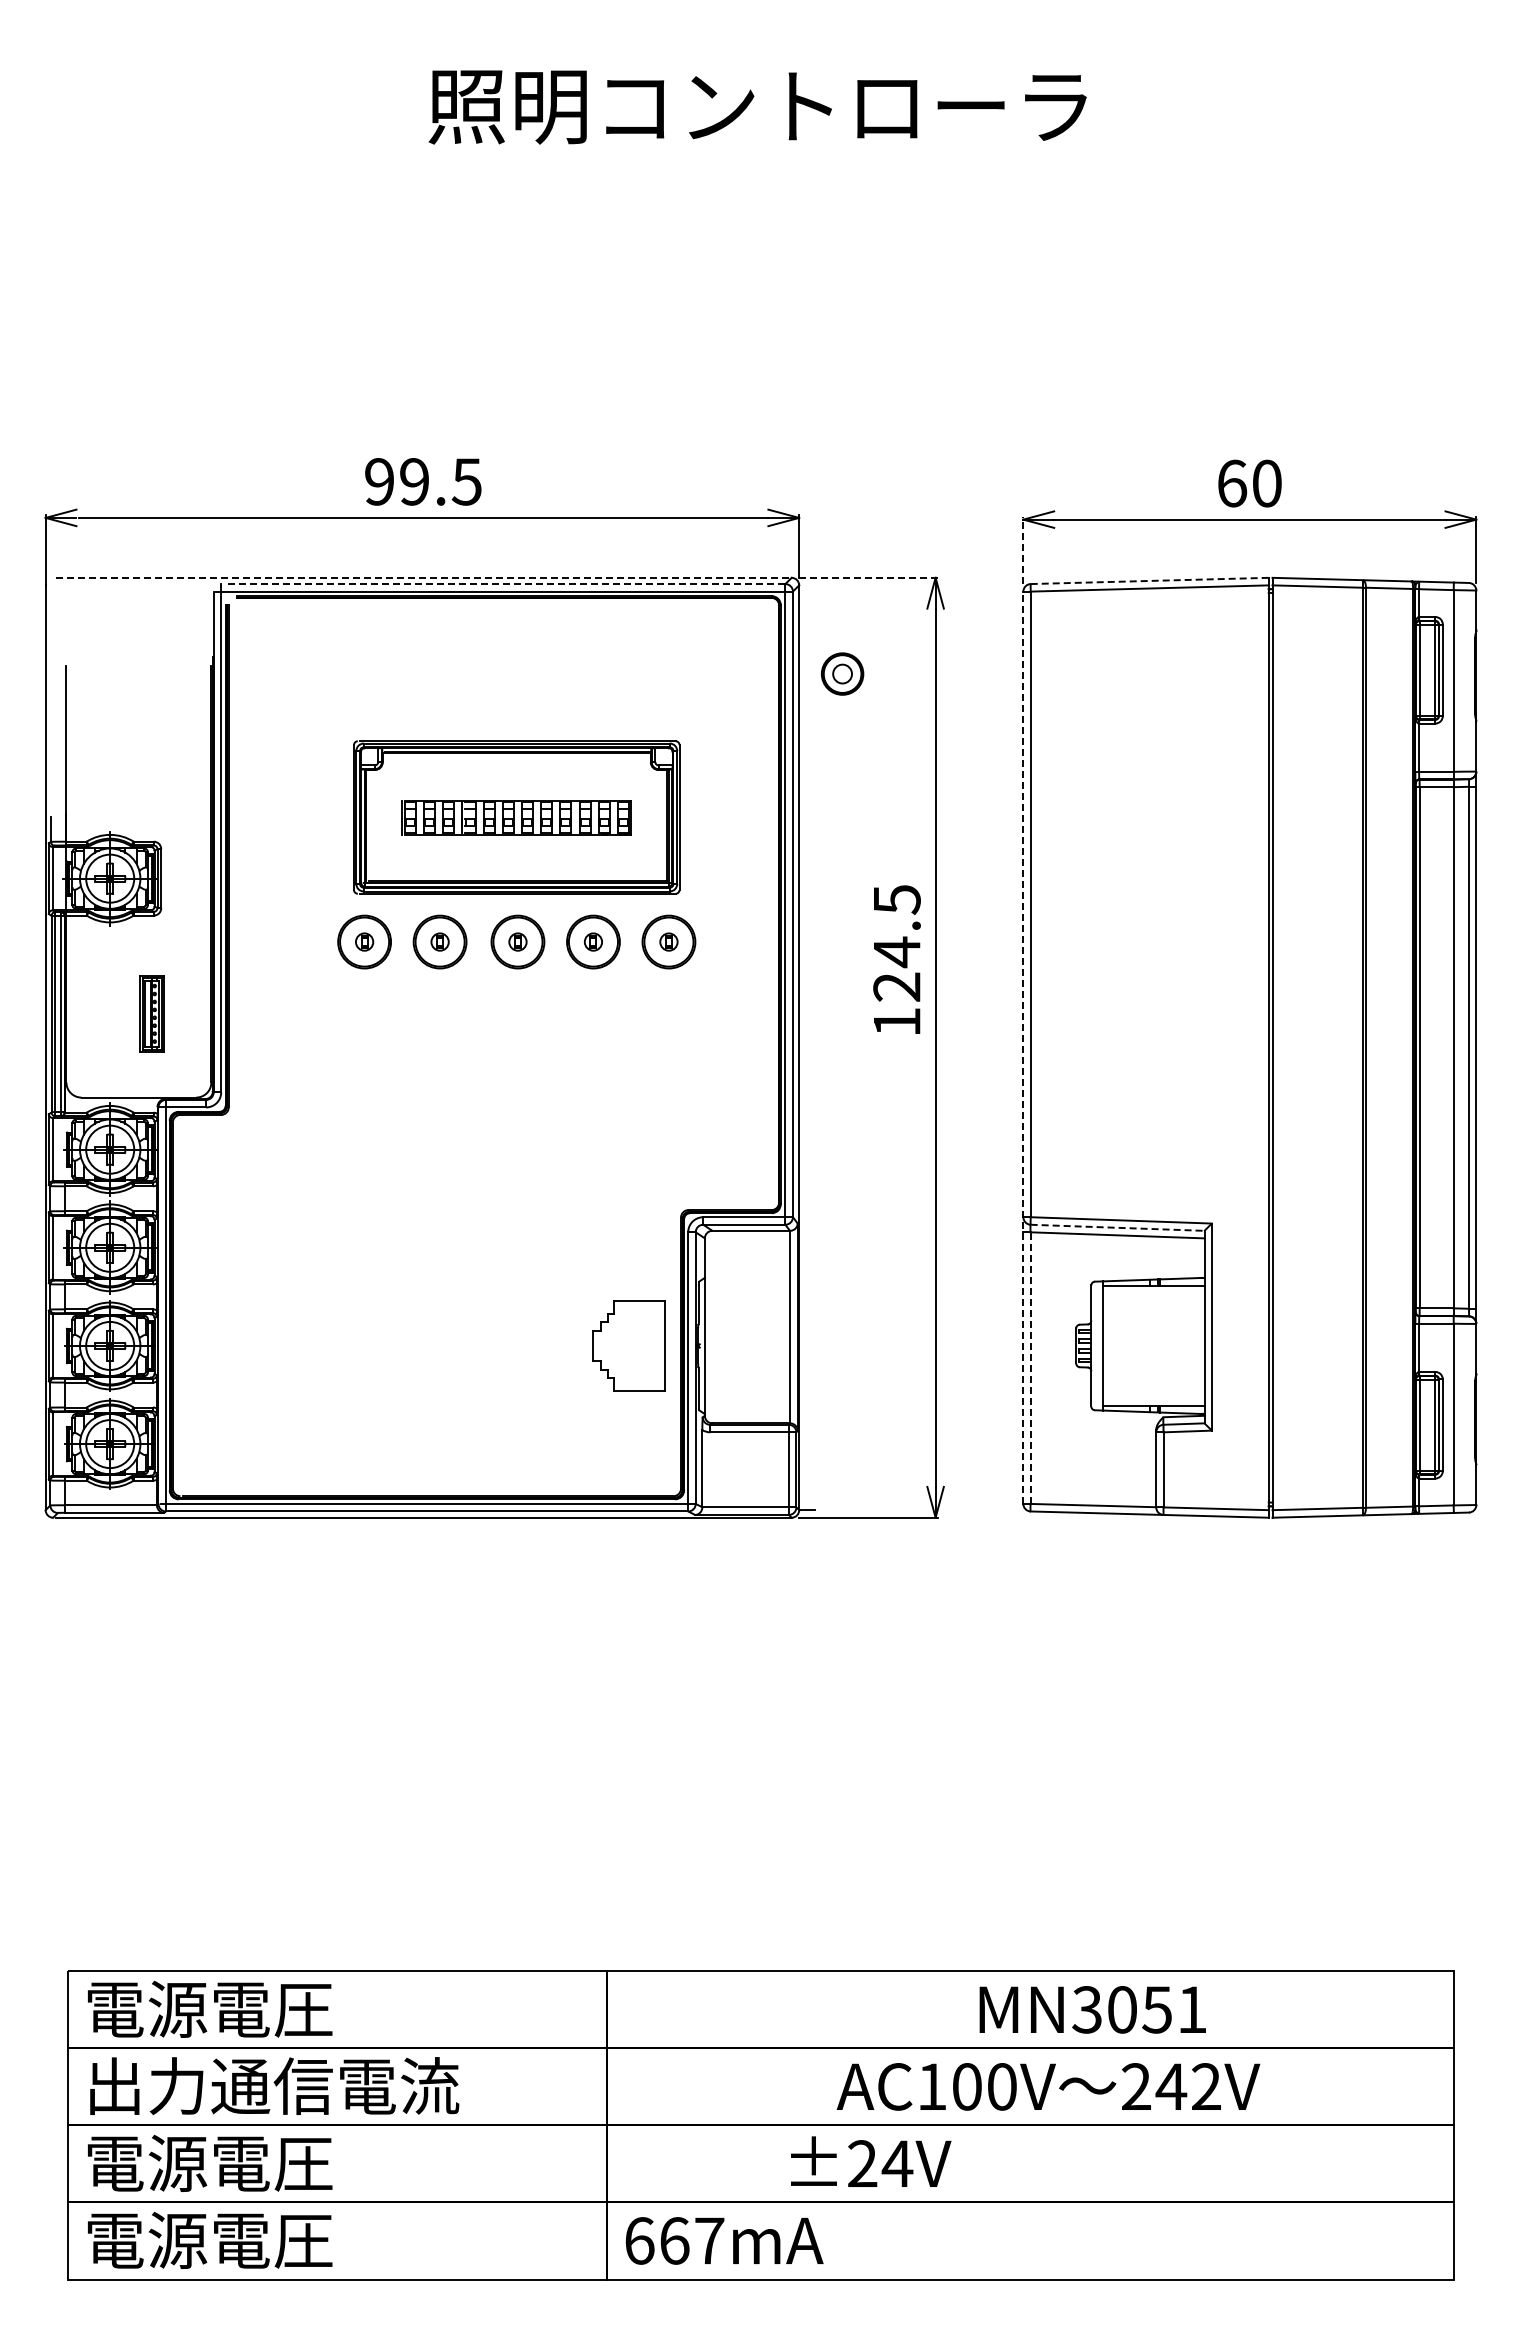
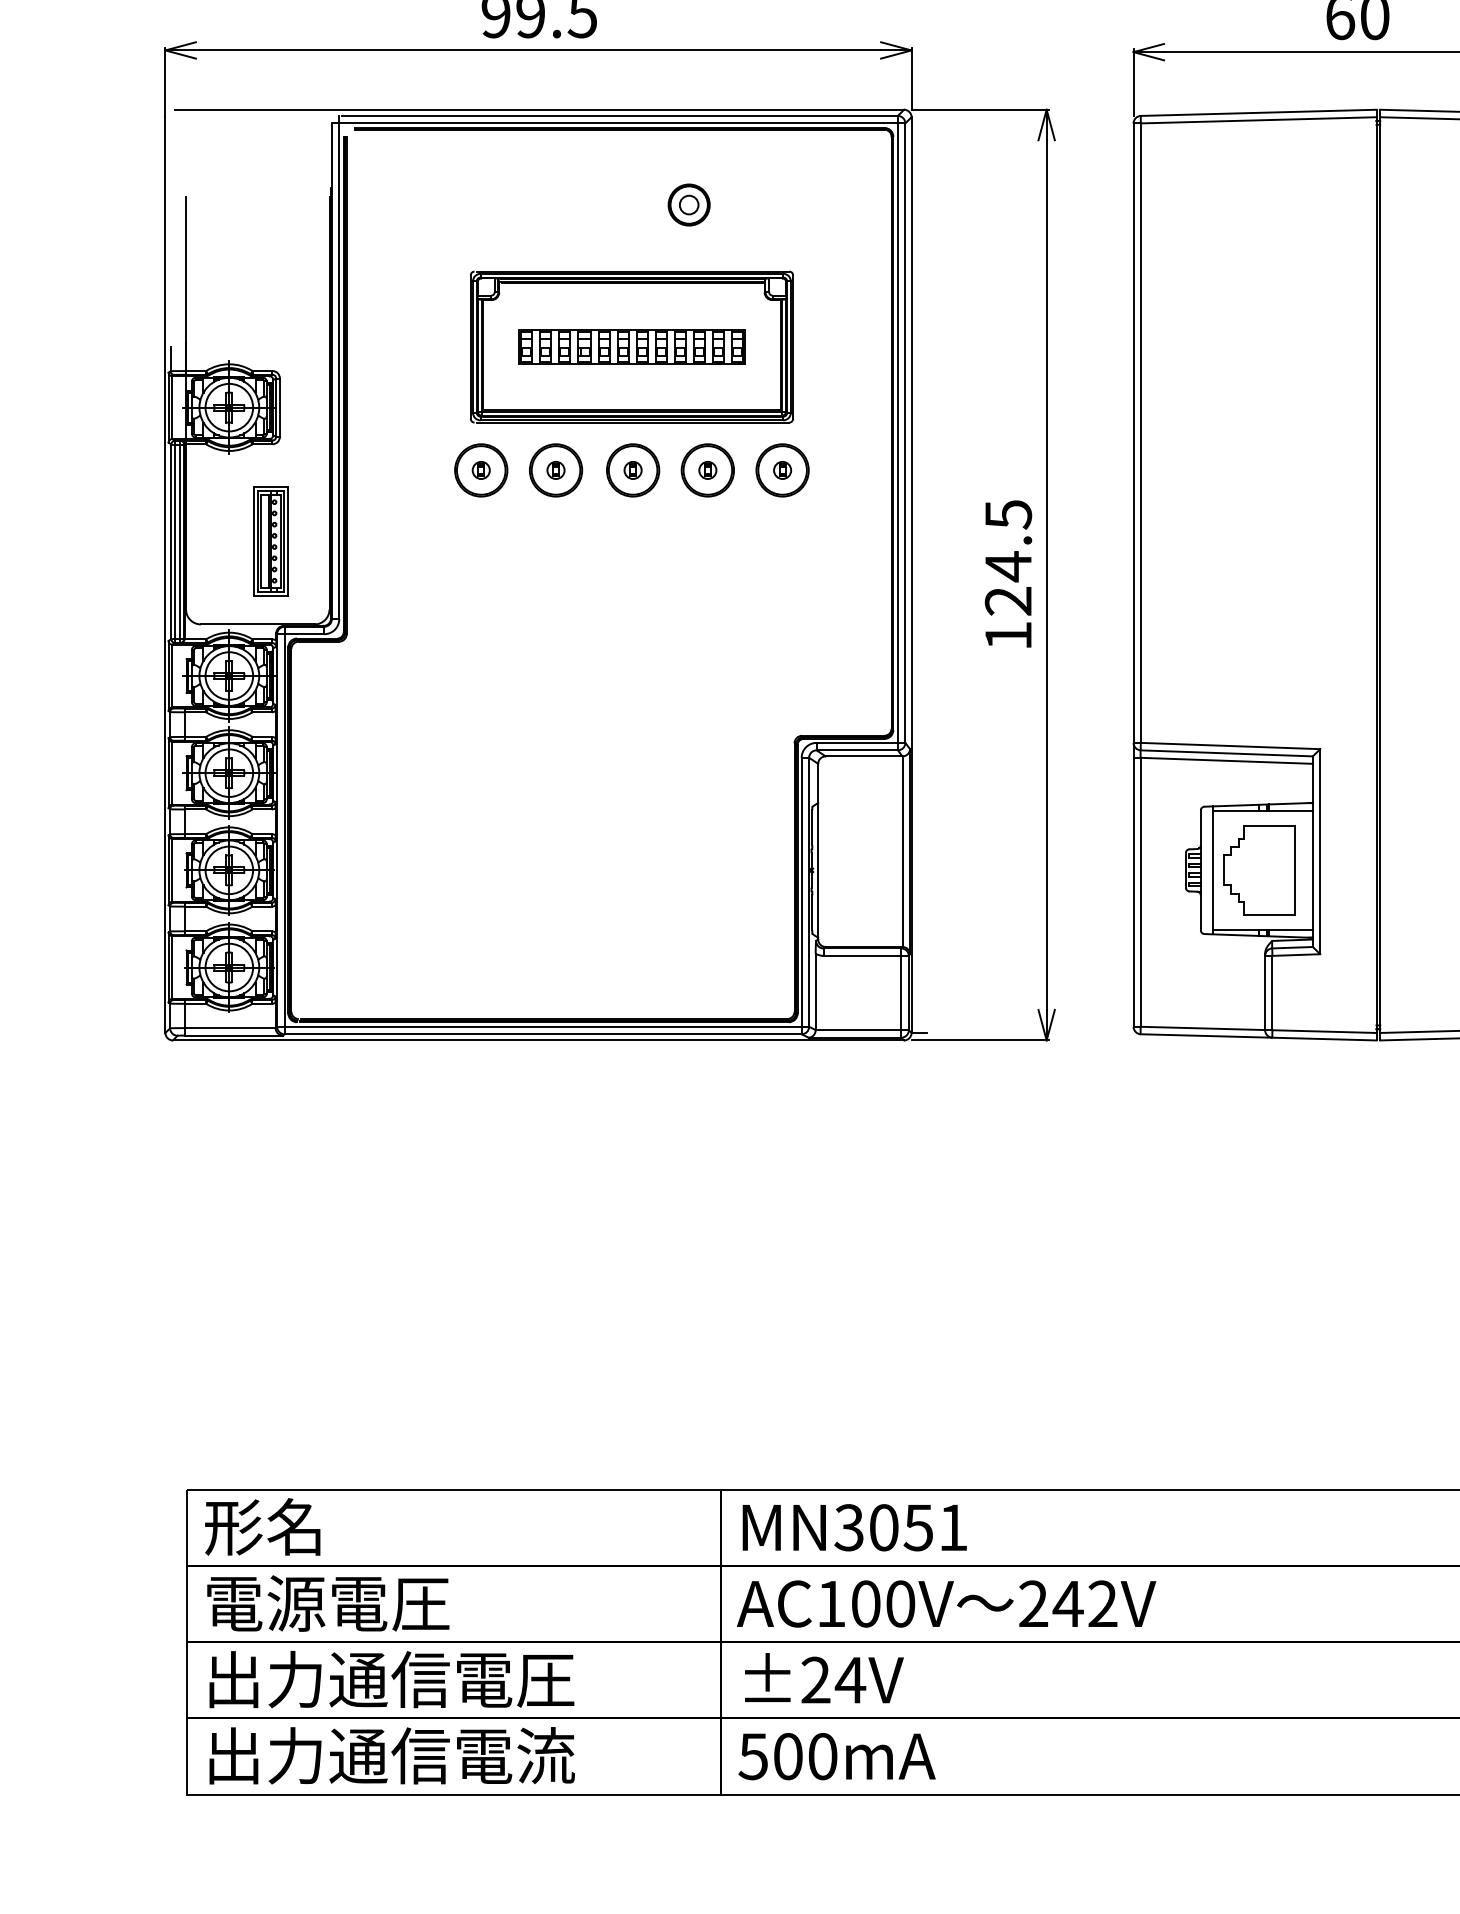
line: (1023, 550) -> (1133, 82), dashed -> solid
line: (424, 577) -> (540, 109), dashed -> solid
line: (868, 577) -> (980, 109), dashed -> solid
line: (1150, 580) -> (1259, 112), dashed -> solid
line: (504, 584) -> (619, 116), dashed -> solid
part: (842, 673) -> (689, 204), moved
text: (896, 959) -> (1007, 573), moved
part: (151, 1013) -> (270, 541), size x1.43
line: (1023, 1047) -> (1133, 574), dashed -> solid
line: (1118, 1227) -> (1227, 753), dashed -> solid
part: (628, 1345) -> (1258, 869), moved
line: (1030, 1368) -> (1140, 892), dashed -> solid
text: (208, 2009) -> (326, 1527), 電源電圧 -> 形名
text: (1092, 2009) -> (854, 1527), moved
text: (273, 2086) -> (391, 1603), 出力通信電流 -> 電源電圧
text: (1048, 2086) -> (946, 1603), moved
text: (871, 2161) -> (824, 1677), moved
text: (272, 2163) -> (390, 1679), 電源電圧 -> 出力通信電圧
text: (273, 2240) -> (391, 1756), 電源電圧 -> 出力通信電流
text: (674, 2240) -> (788, 1756), 667mA -> 500mA

